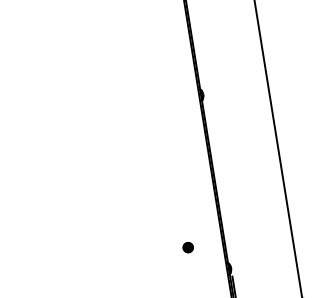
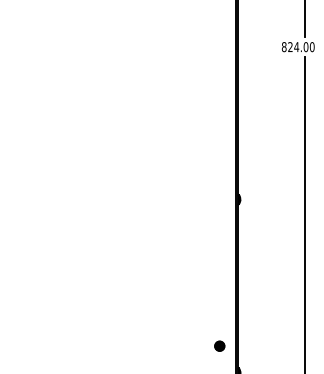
part: (187, 246) -> (219, 345), moved

